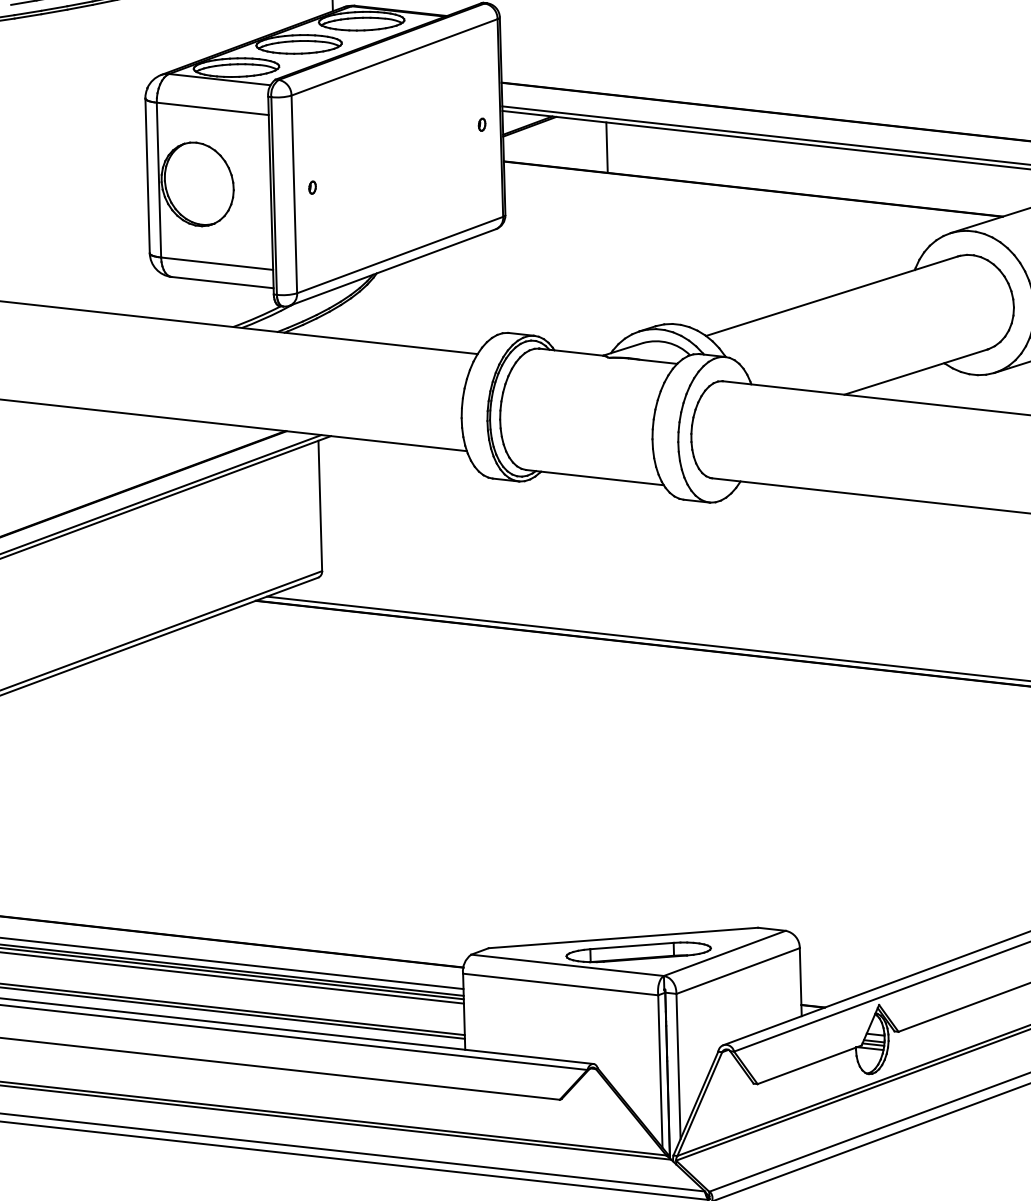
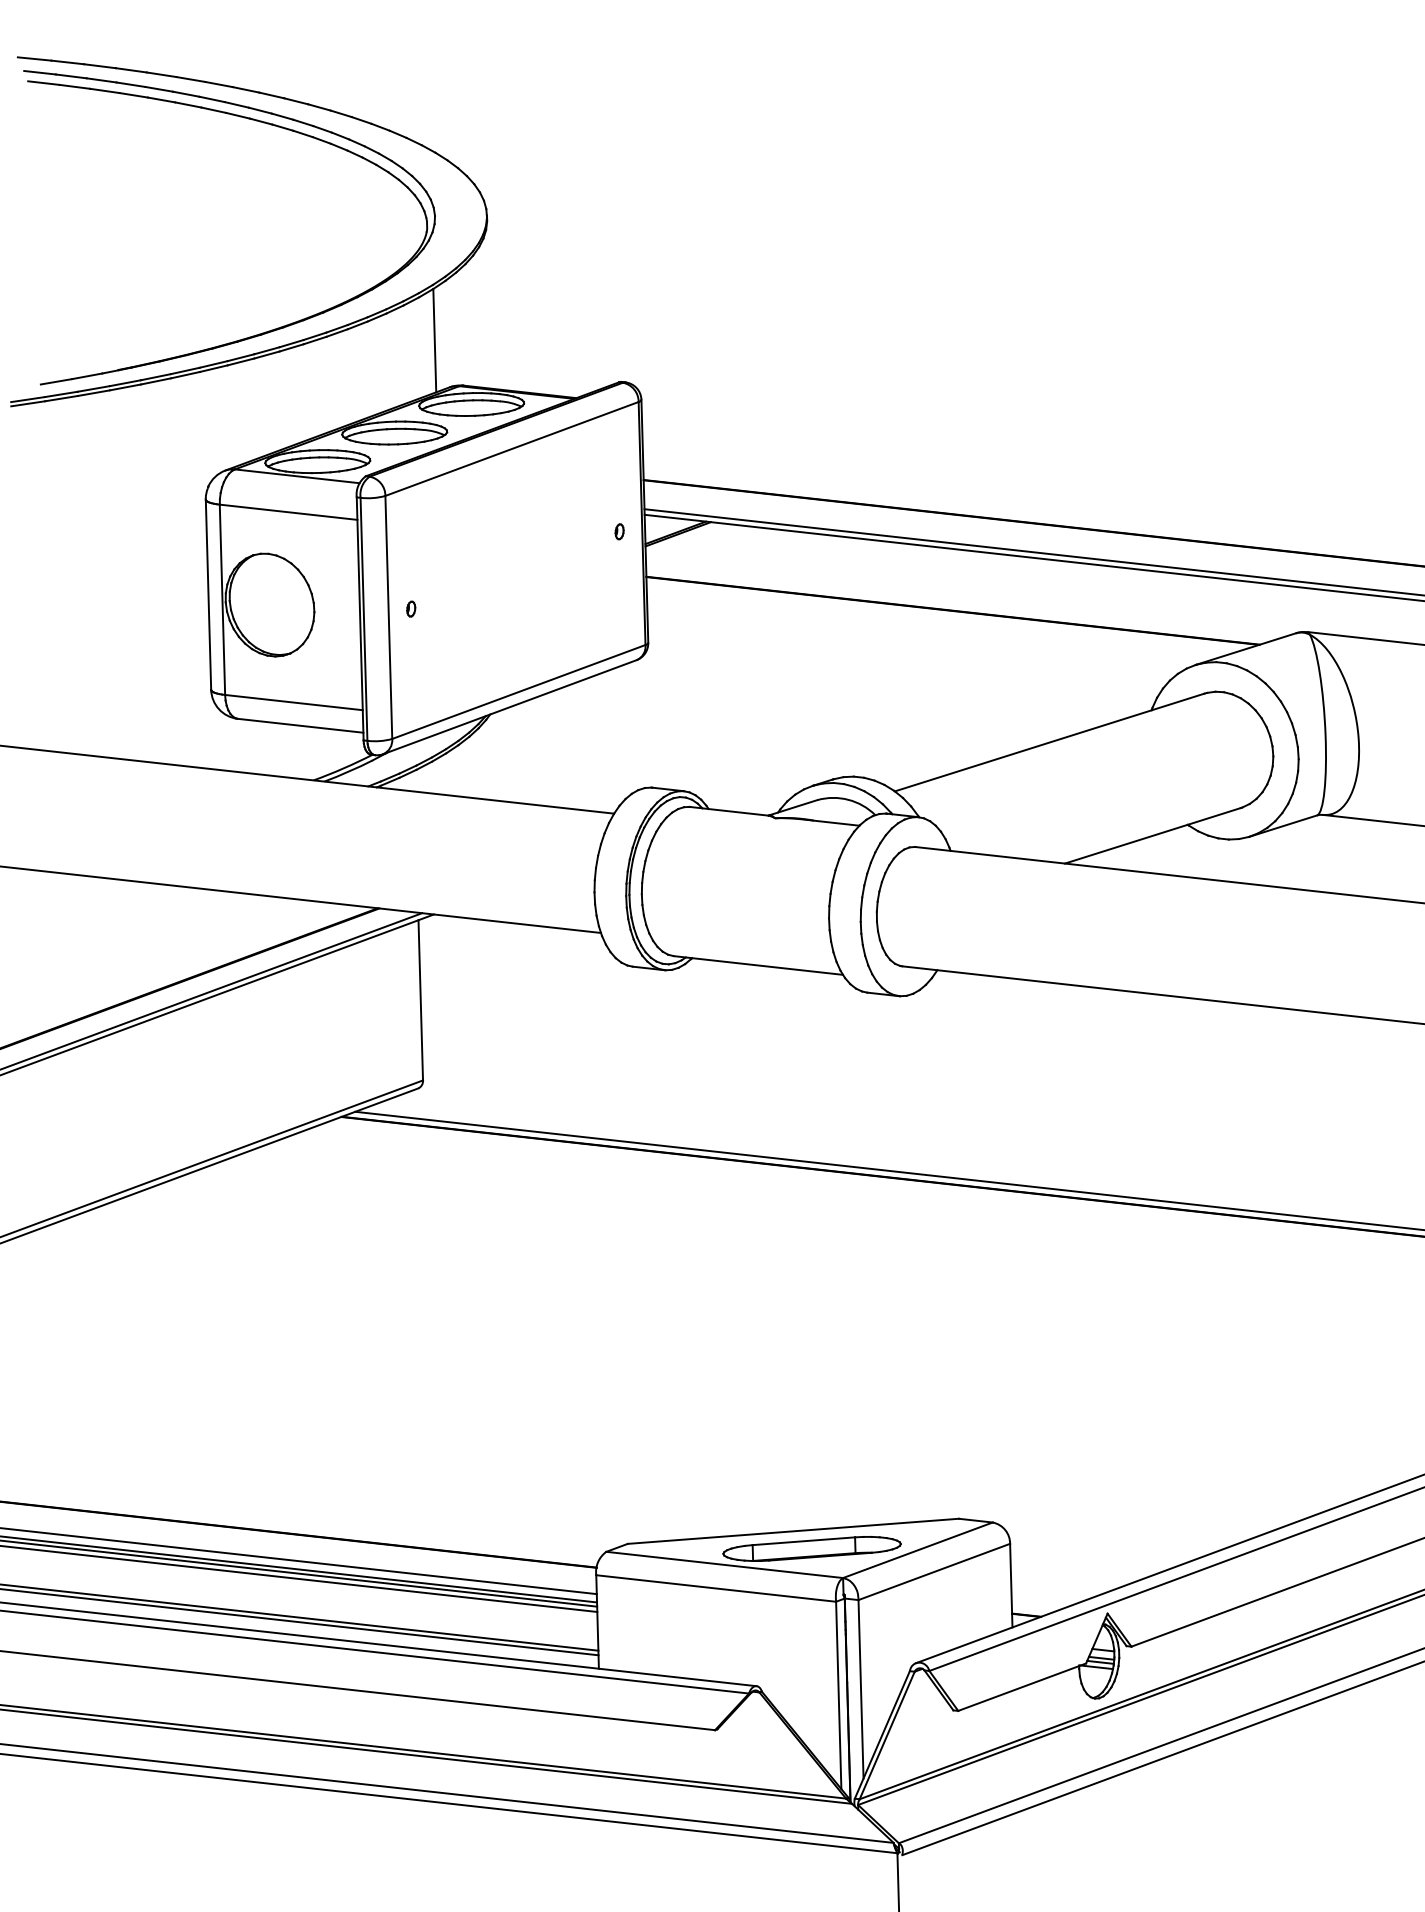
line: (607, 147) -> (773, 559), removed

